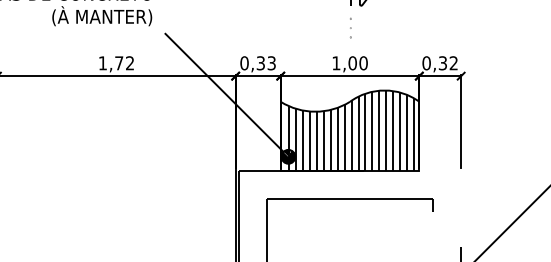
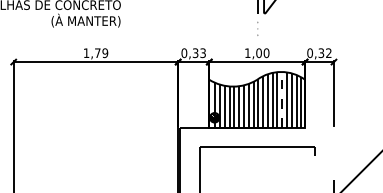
text: (130, 63) -> (105, 53), 1,72 -> 1,79
line: (224, 92) -> (170, 73), removed
line: (386, 130) -> (282, 99), solid -> dashed

